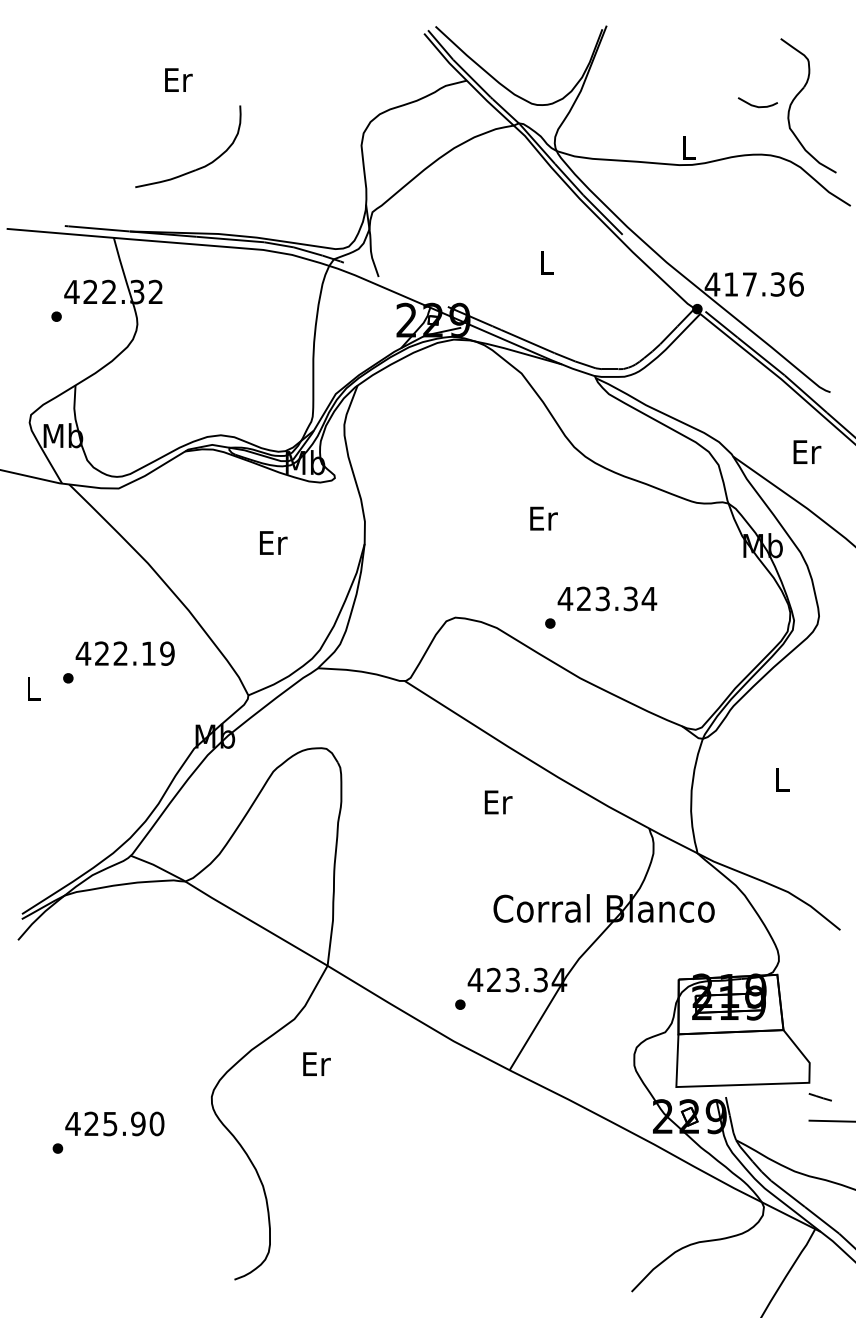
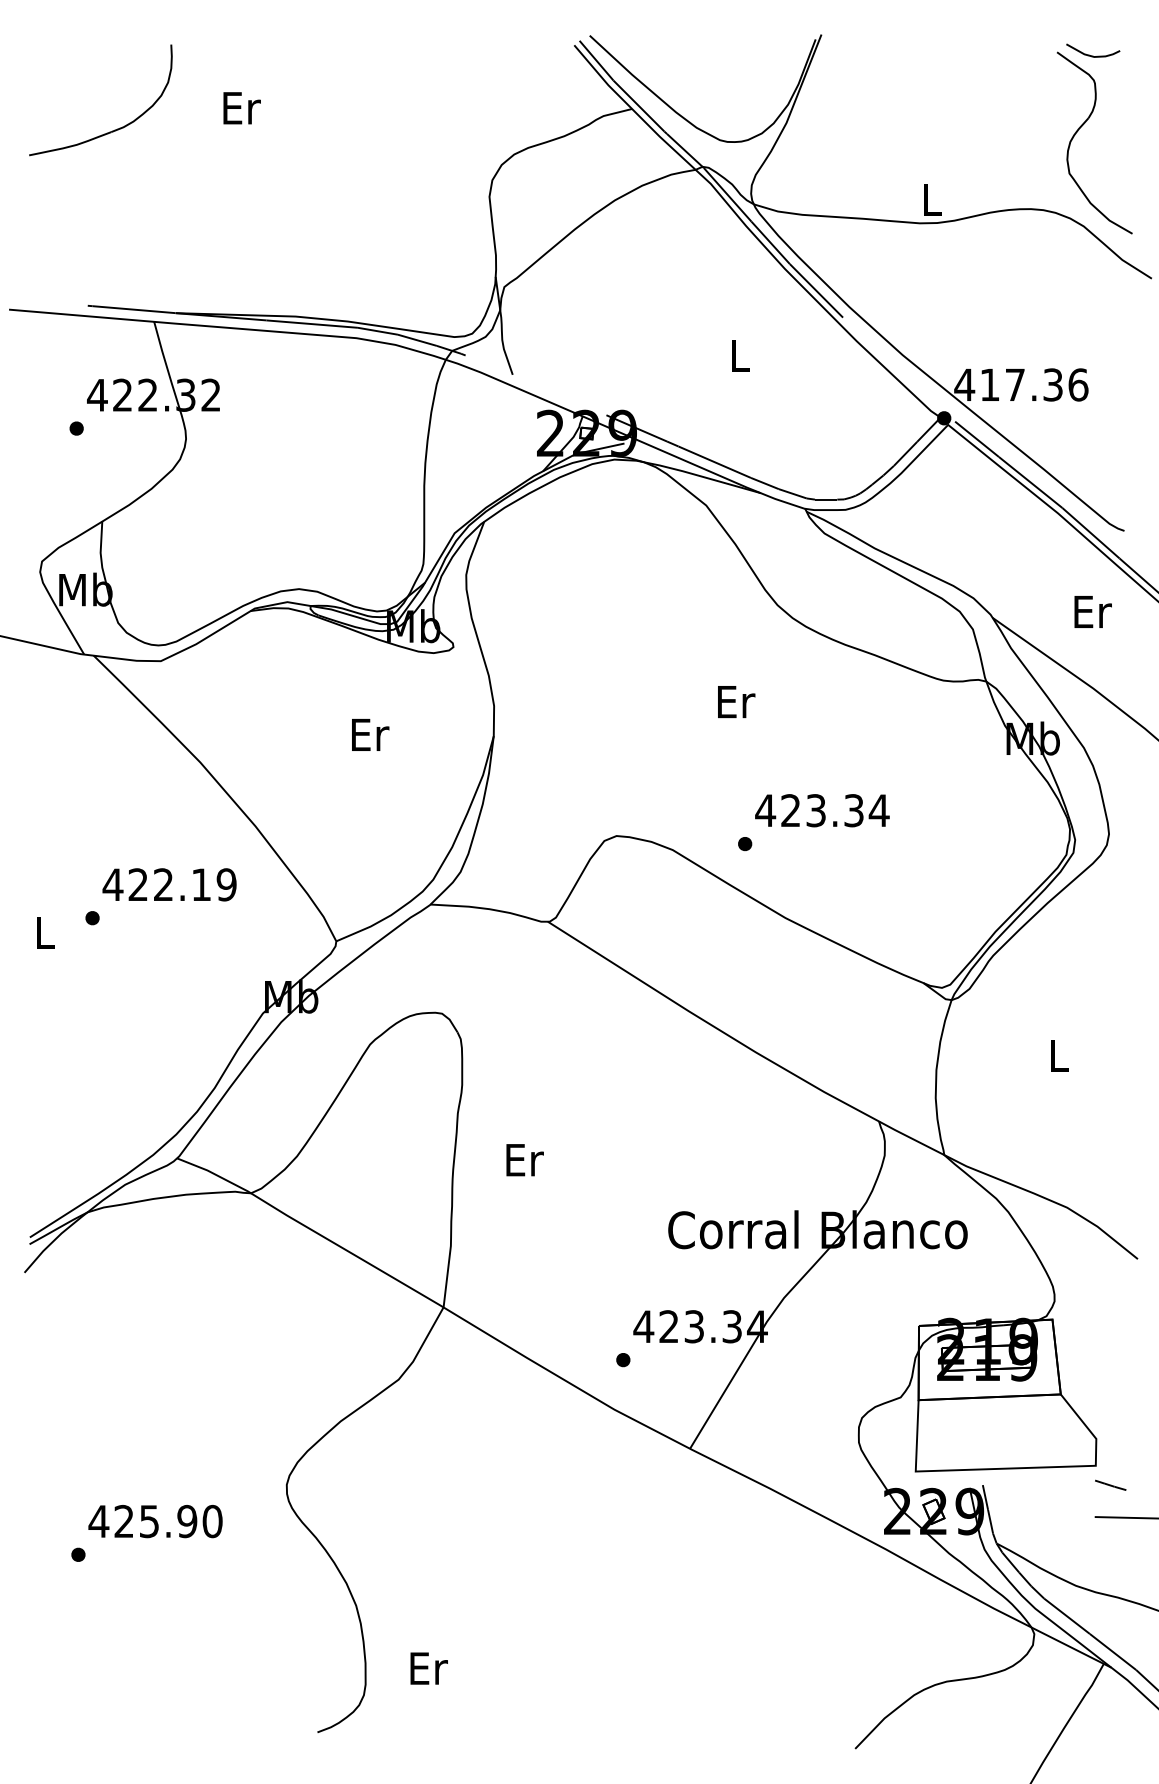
curve: (758, 106) -> (1093, 55), moved
part: (198, 168) -> (114, 129), moved
text: (498, 802) -> (524, 1160), moved
text: (316, 1064) -> (428, 1668), moved

